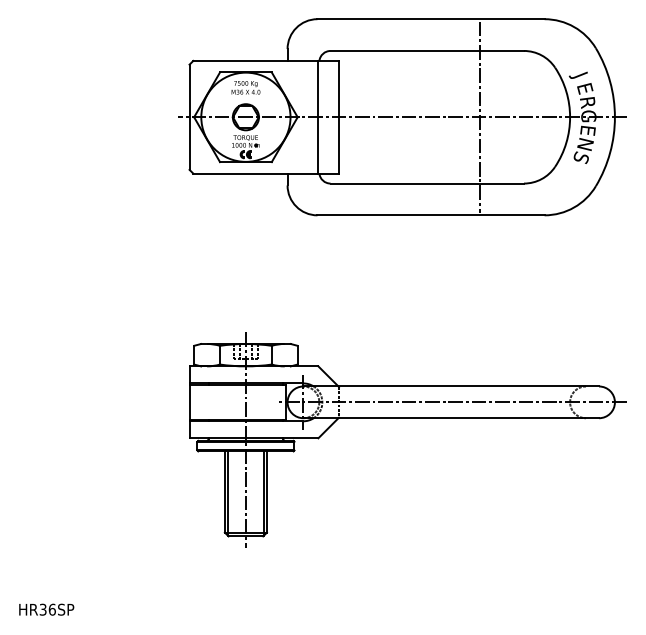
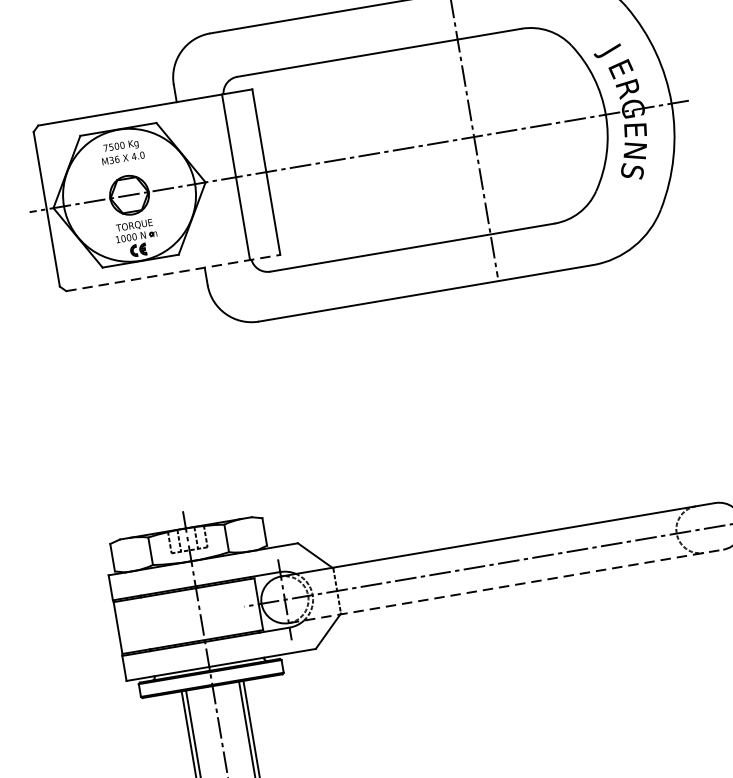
line: (266, 173) -> (173, 272), solid -> dashed
line: (451, 418) -> (506, 586), solid -> dashed

